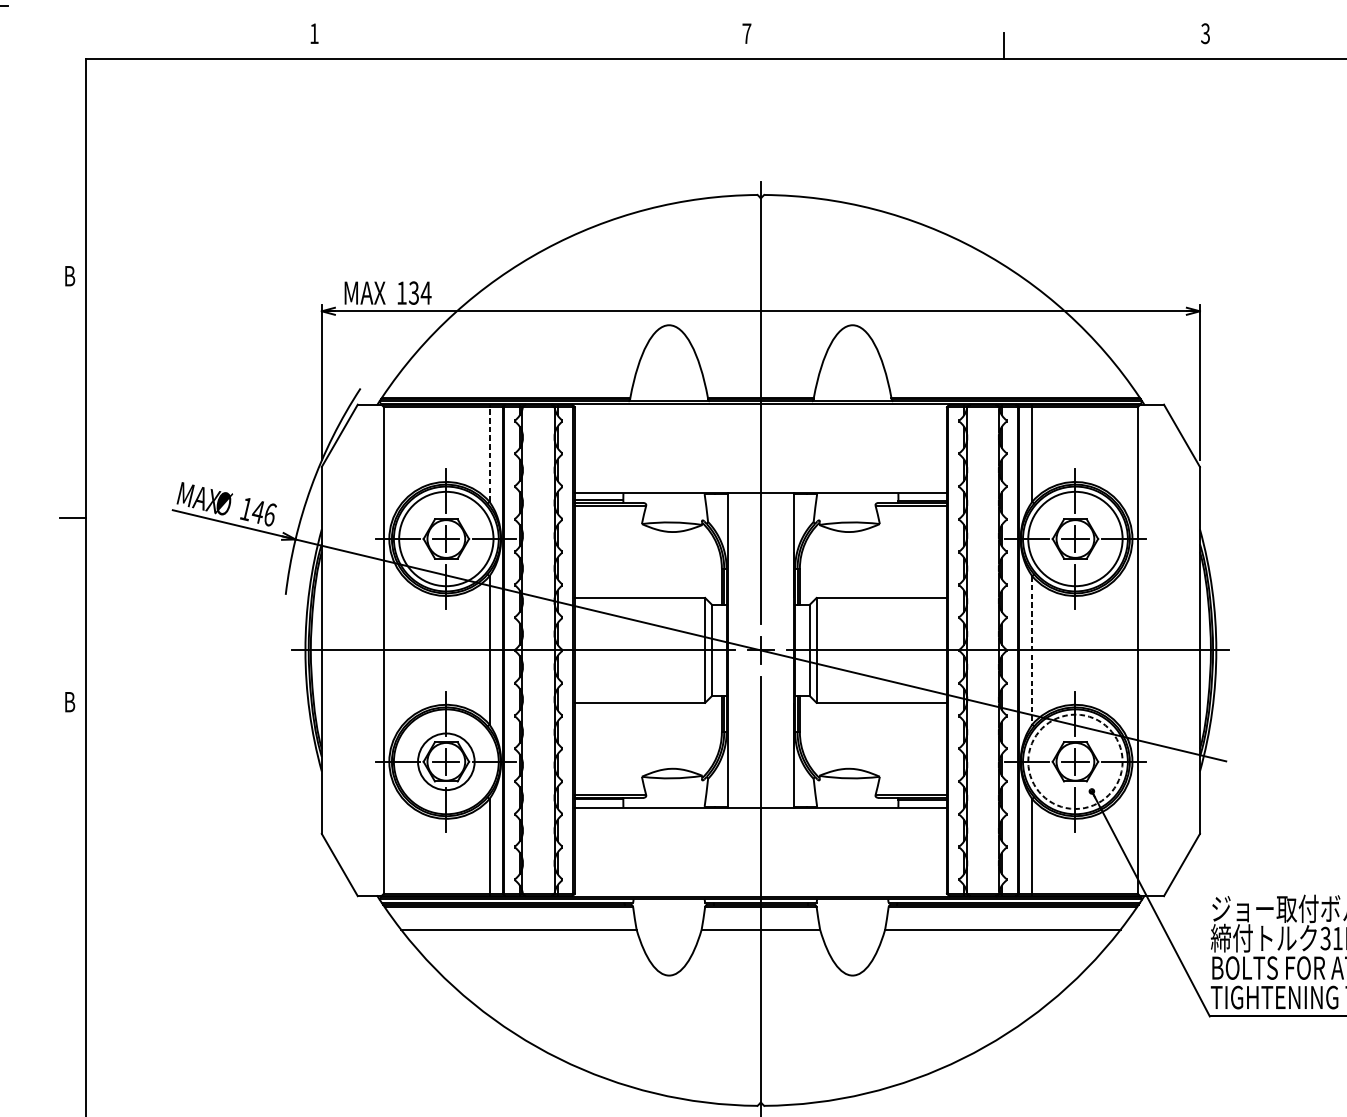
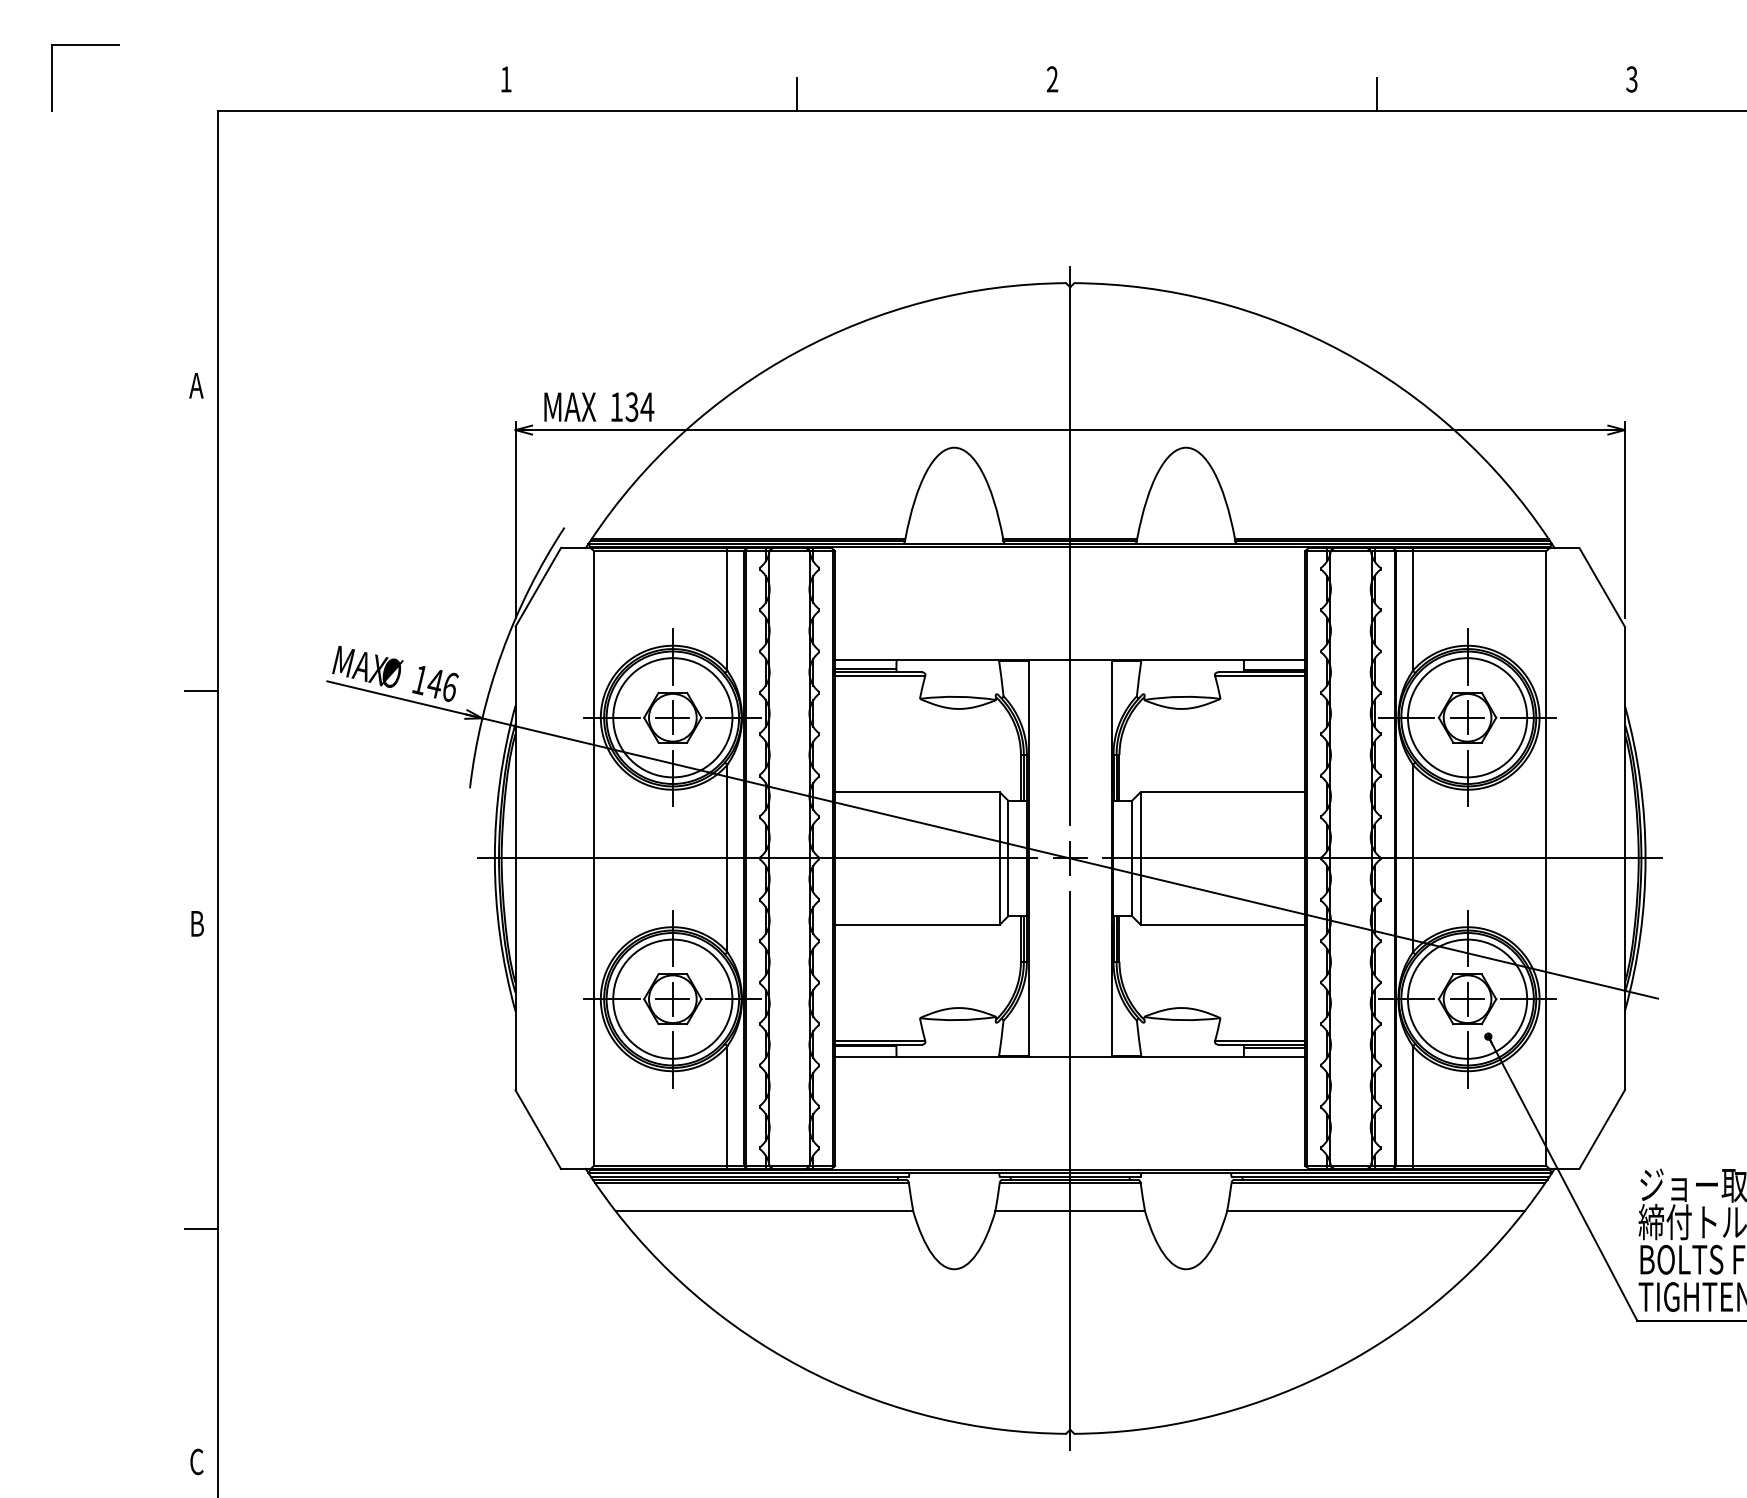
text: (746, 33) -> (1052, 79), 7 -> 2
line: (545, 45) -> (797, 94), added
text: (69, 276) -> (196, 385), B -> A
line: (489, 454) -> (727, 611), dashed -> solid
line: (1031, 650) -> (1412, 858), dashed -> solid
circle: (446, 761) -> (672, 998), size x1.67
circle: (1075, 761) -> (1467, 998), dashed -> solid
line: (72, 943) -> (200, 1228), added

